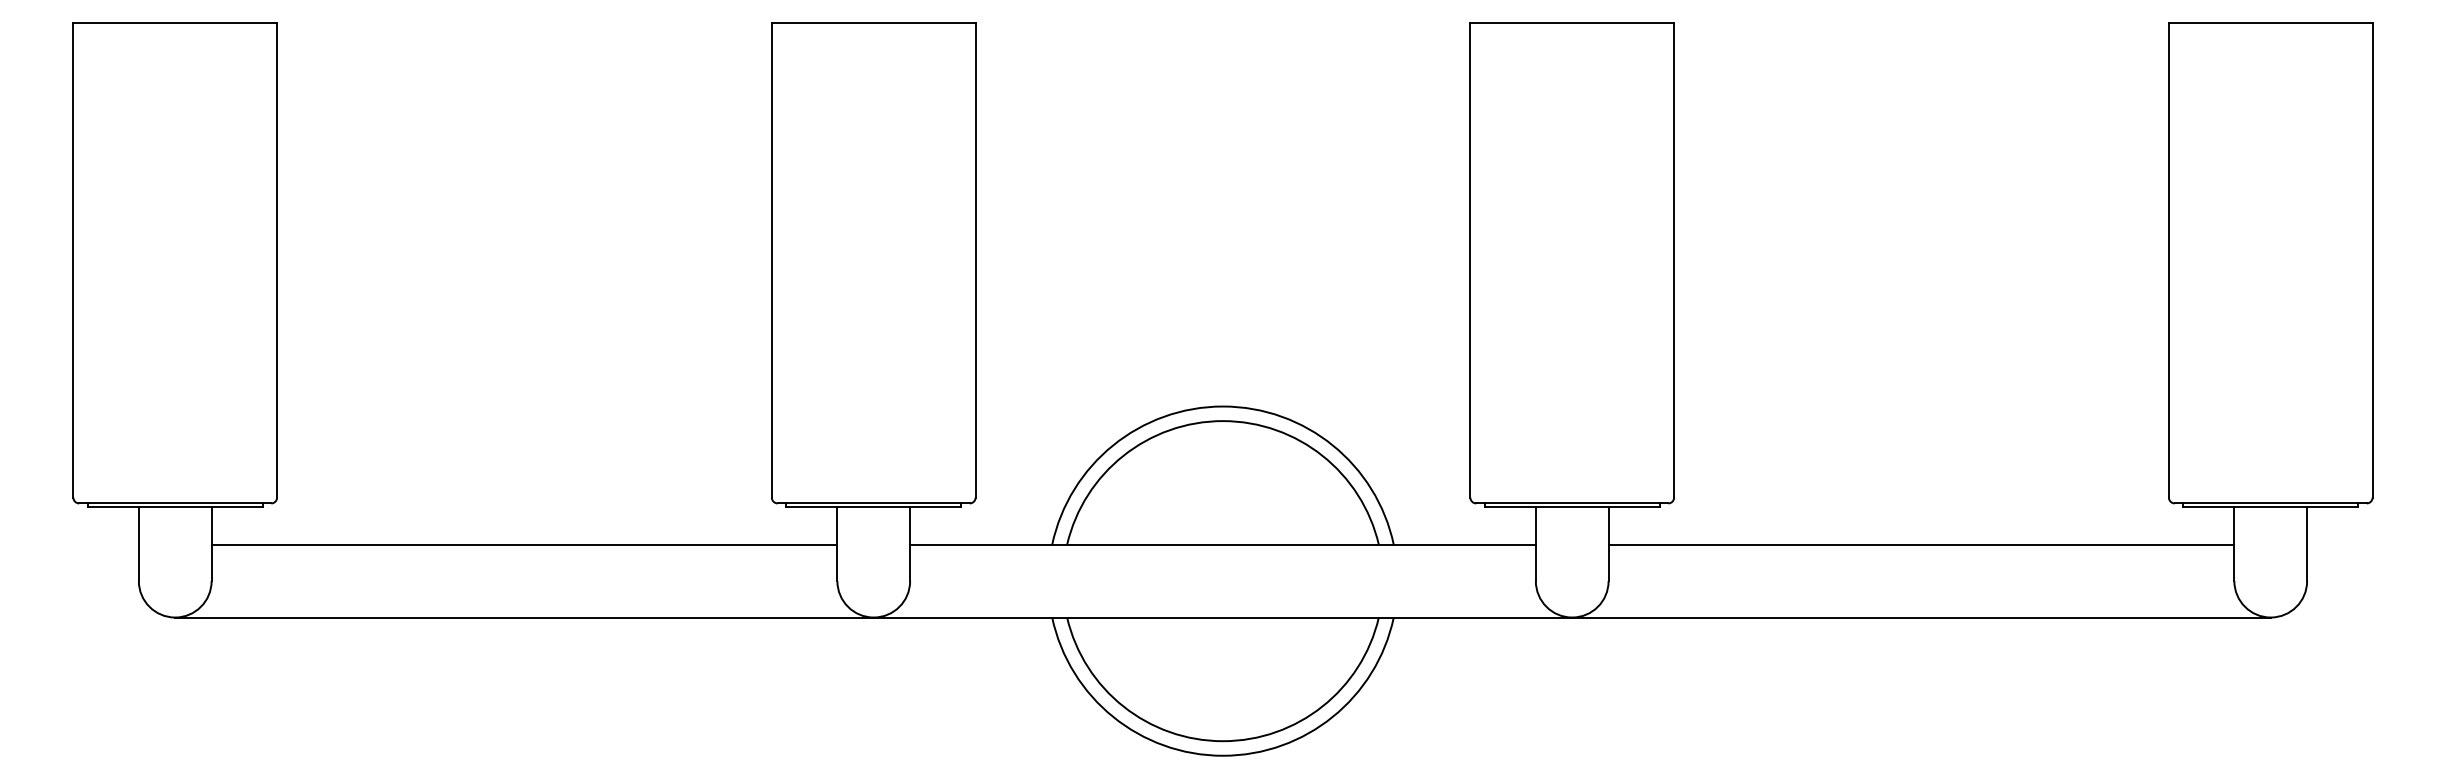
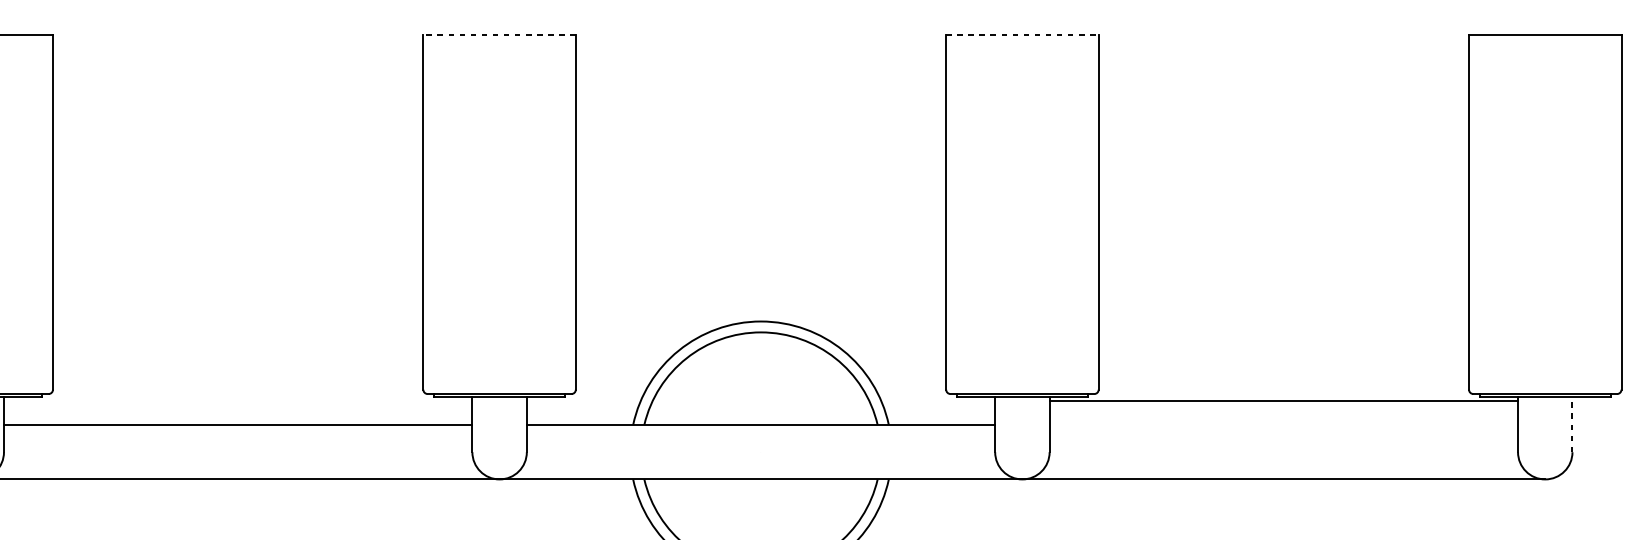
line: (873, 23) -> (499, 34), solid -> dashed
line: (1572, 23) -> (1022, 34), solid -> dashed
line: (2307, 543) -> (1572, 424), solid -> dashed
line: (1921, 544) -> (1283, 400), moved

